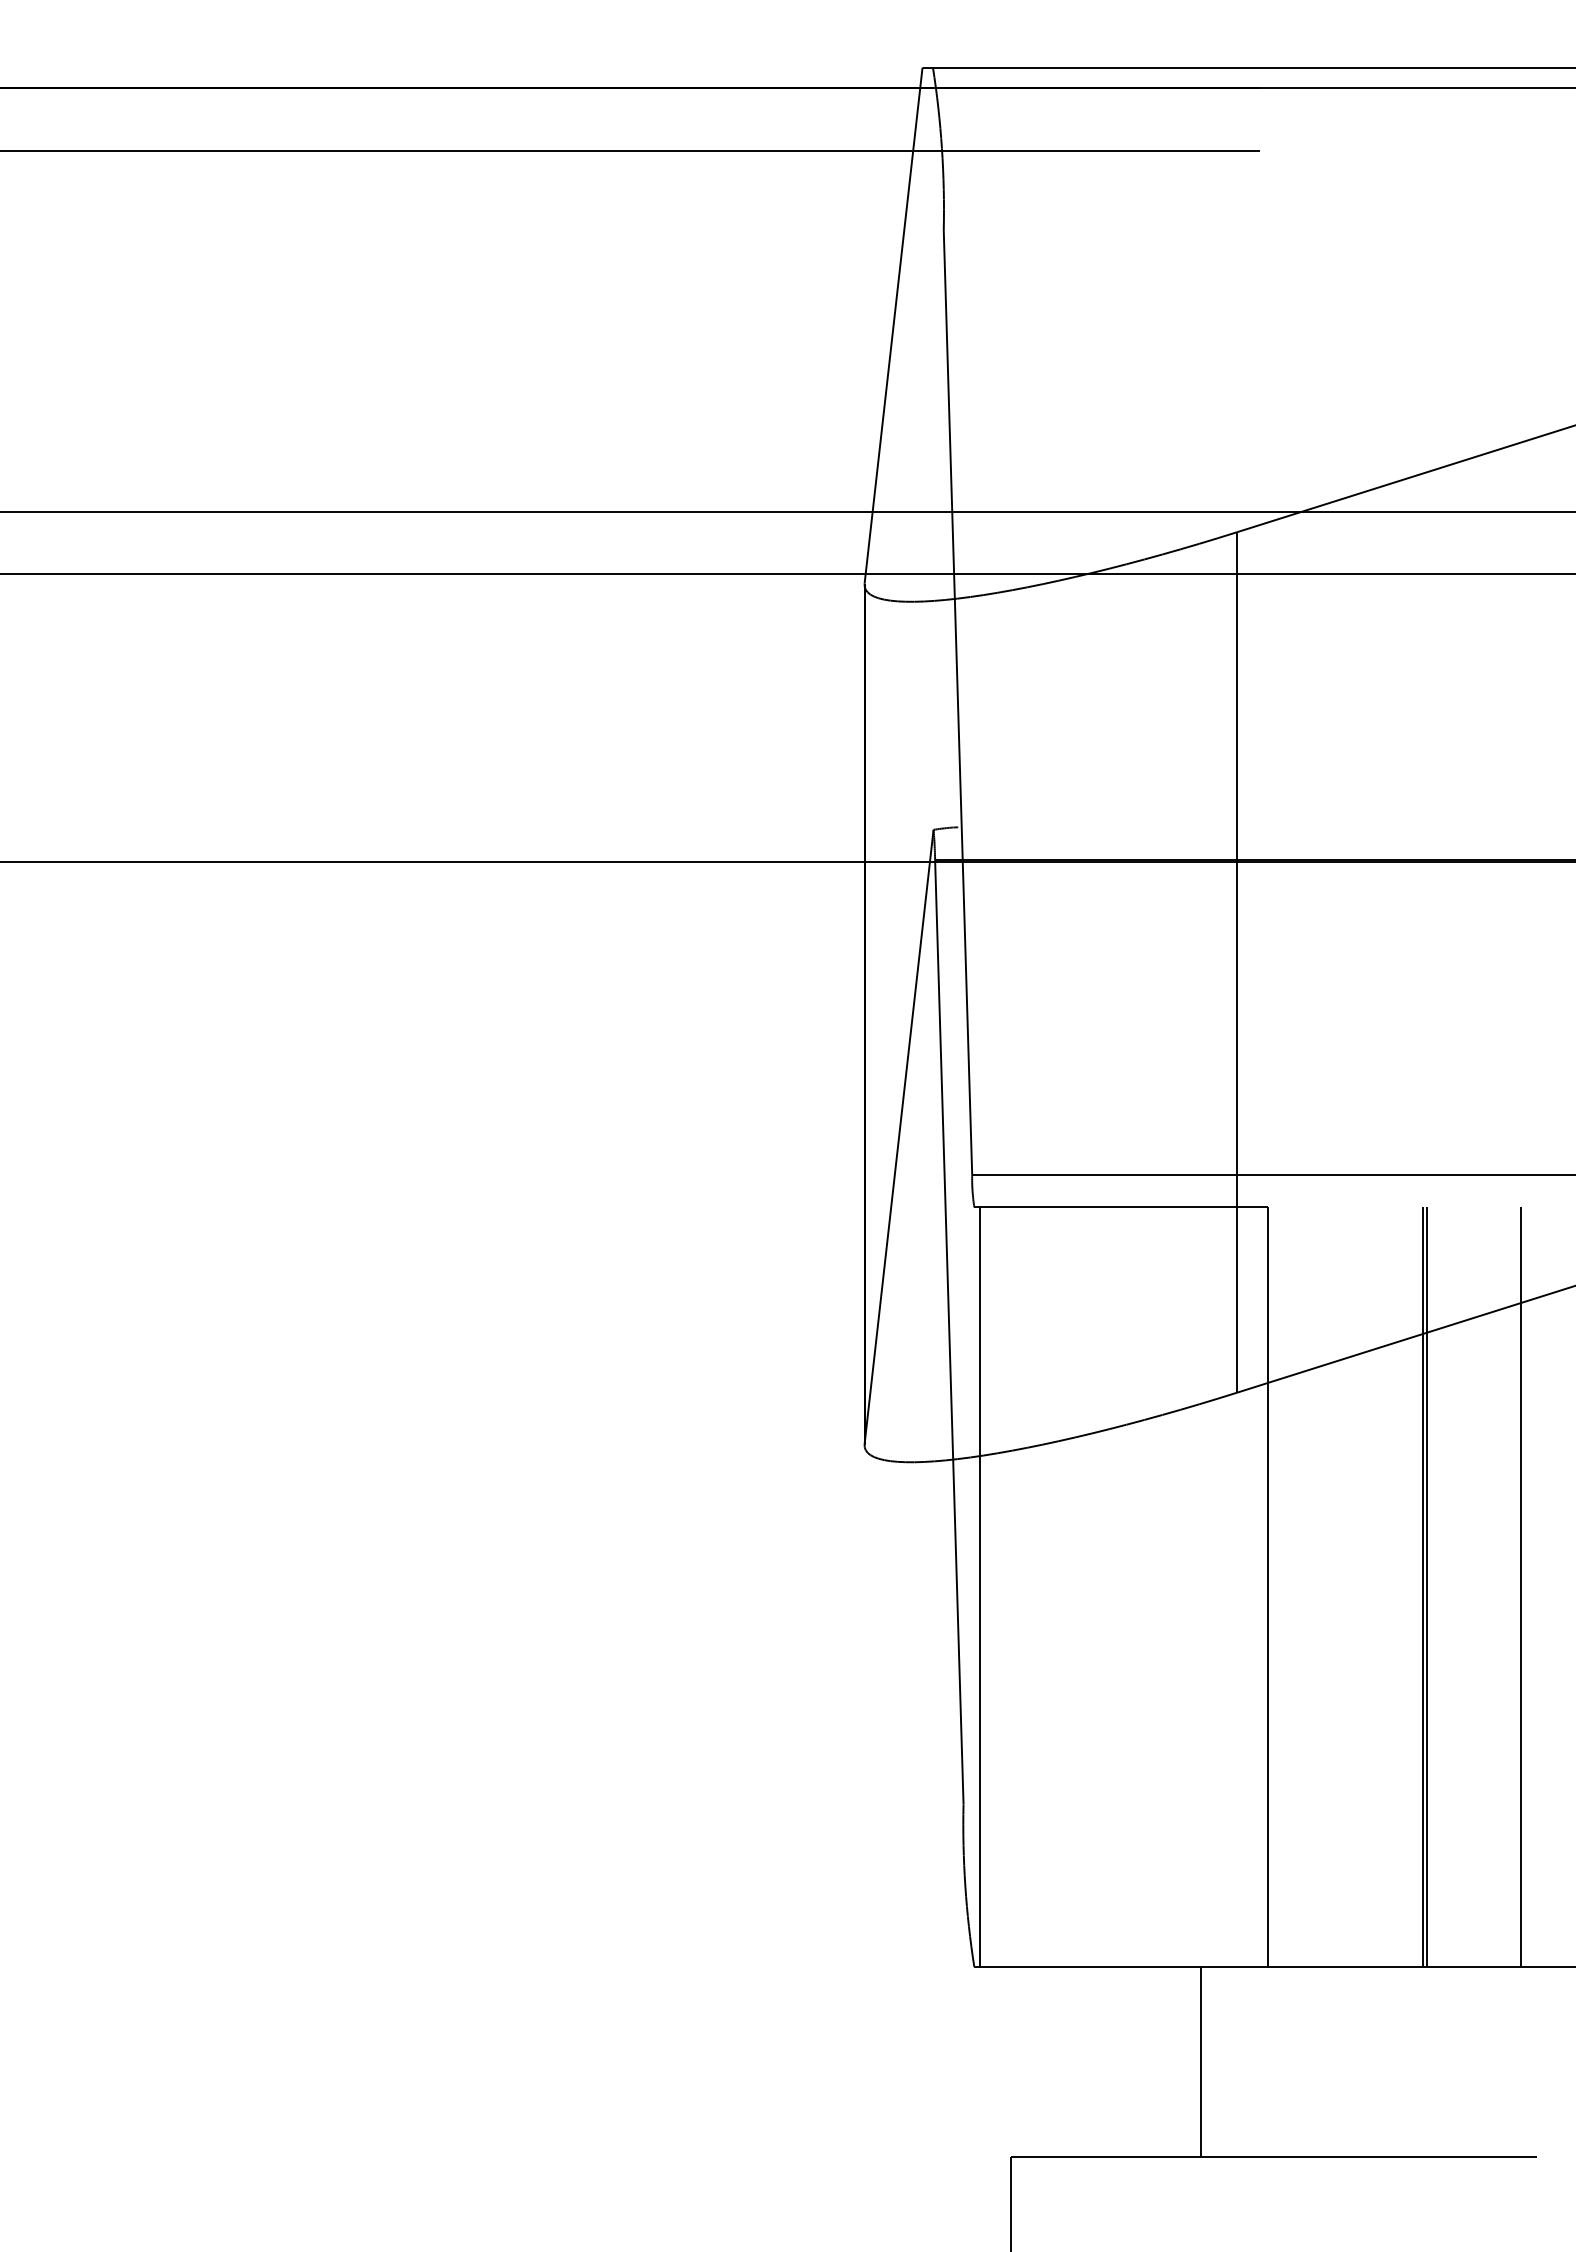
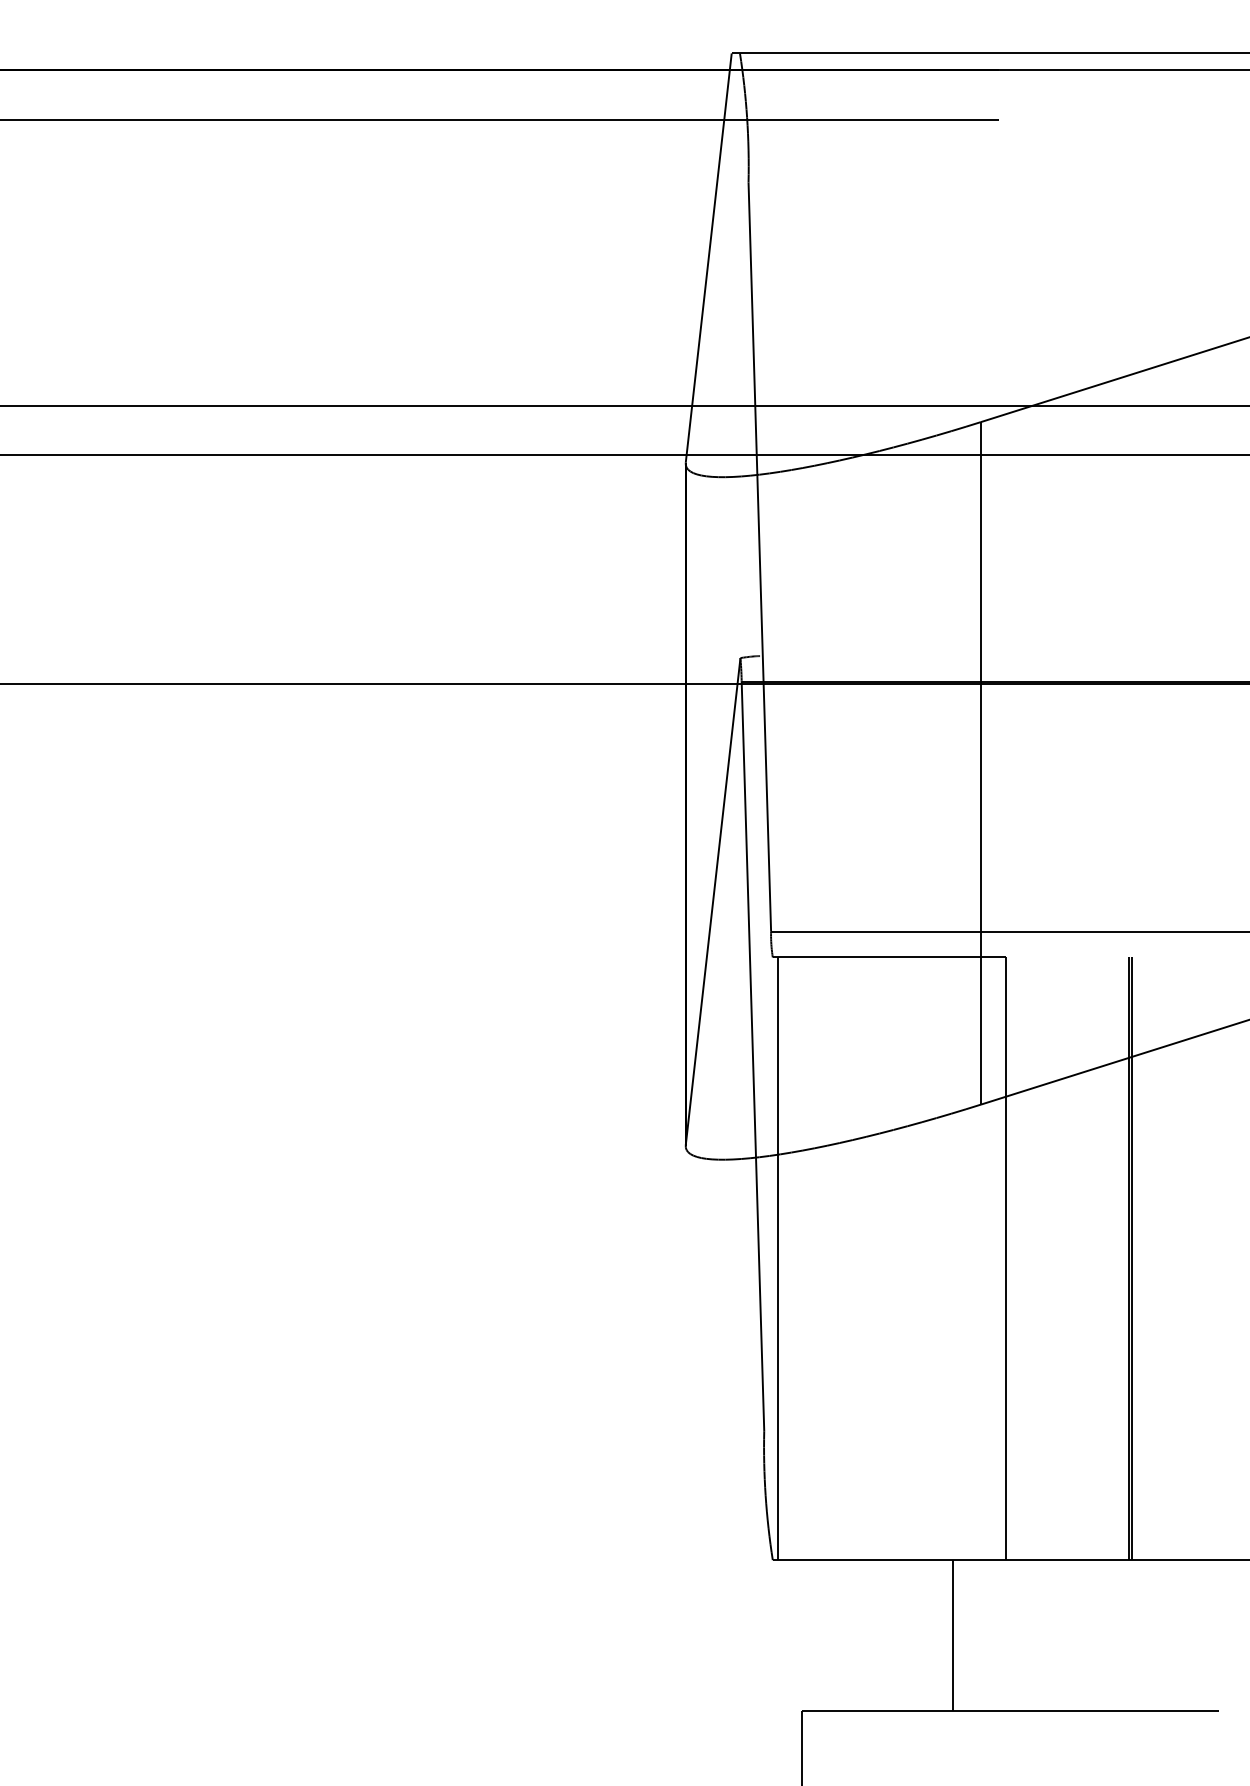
line: (1520, 1587) -> (1206, 1259), removed

